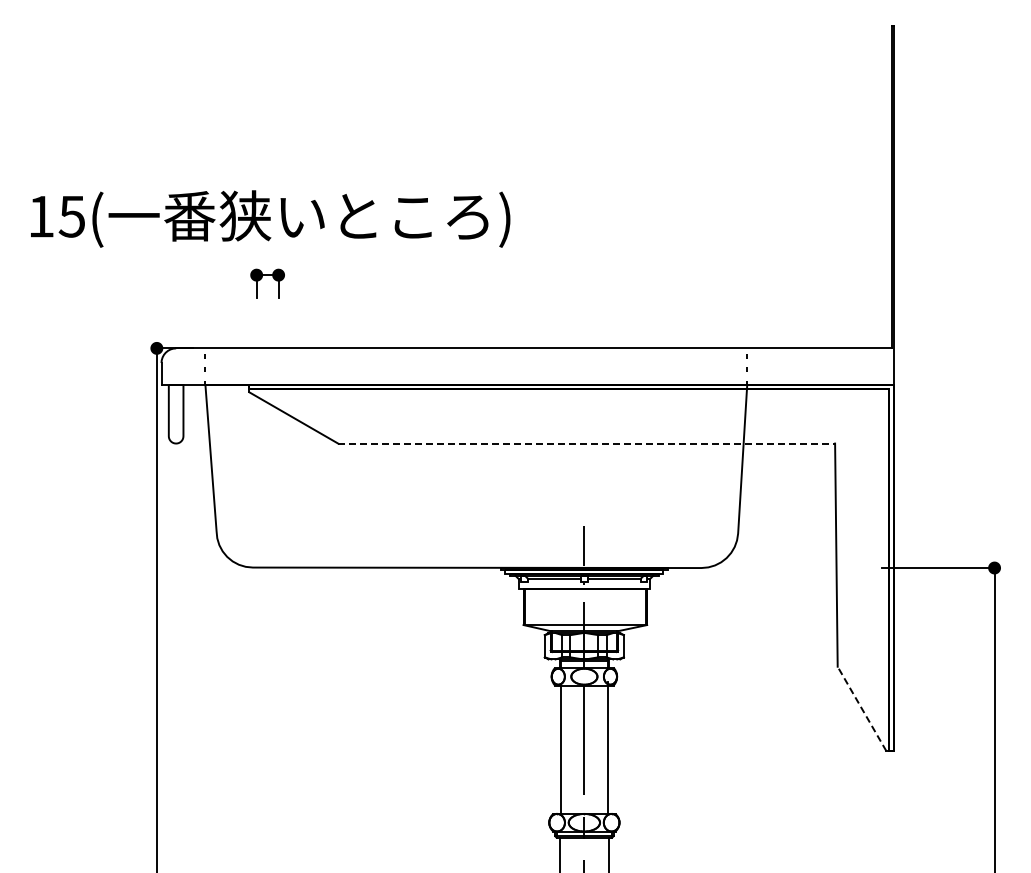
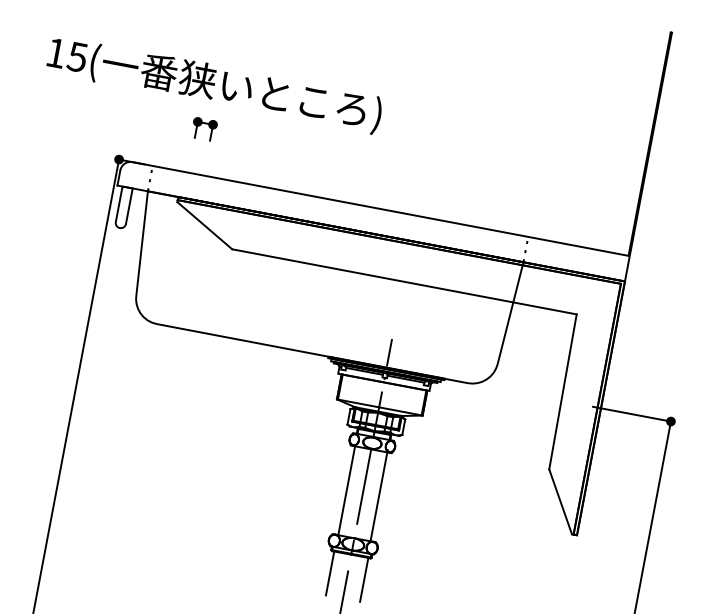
line: (587, 443) -> (405, 281), dashed -> solid
line: (862, 708) -> (560, 501), dashed -> solid

